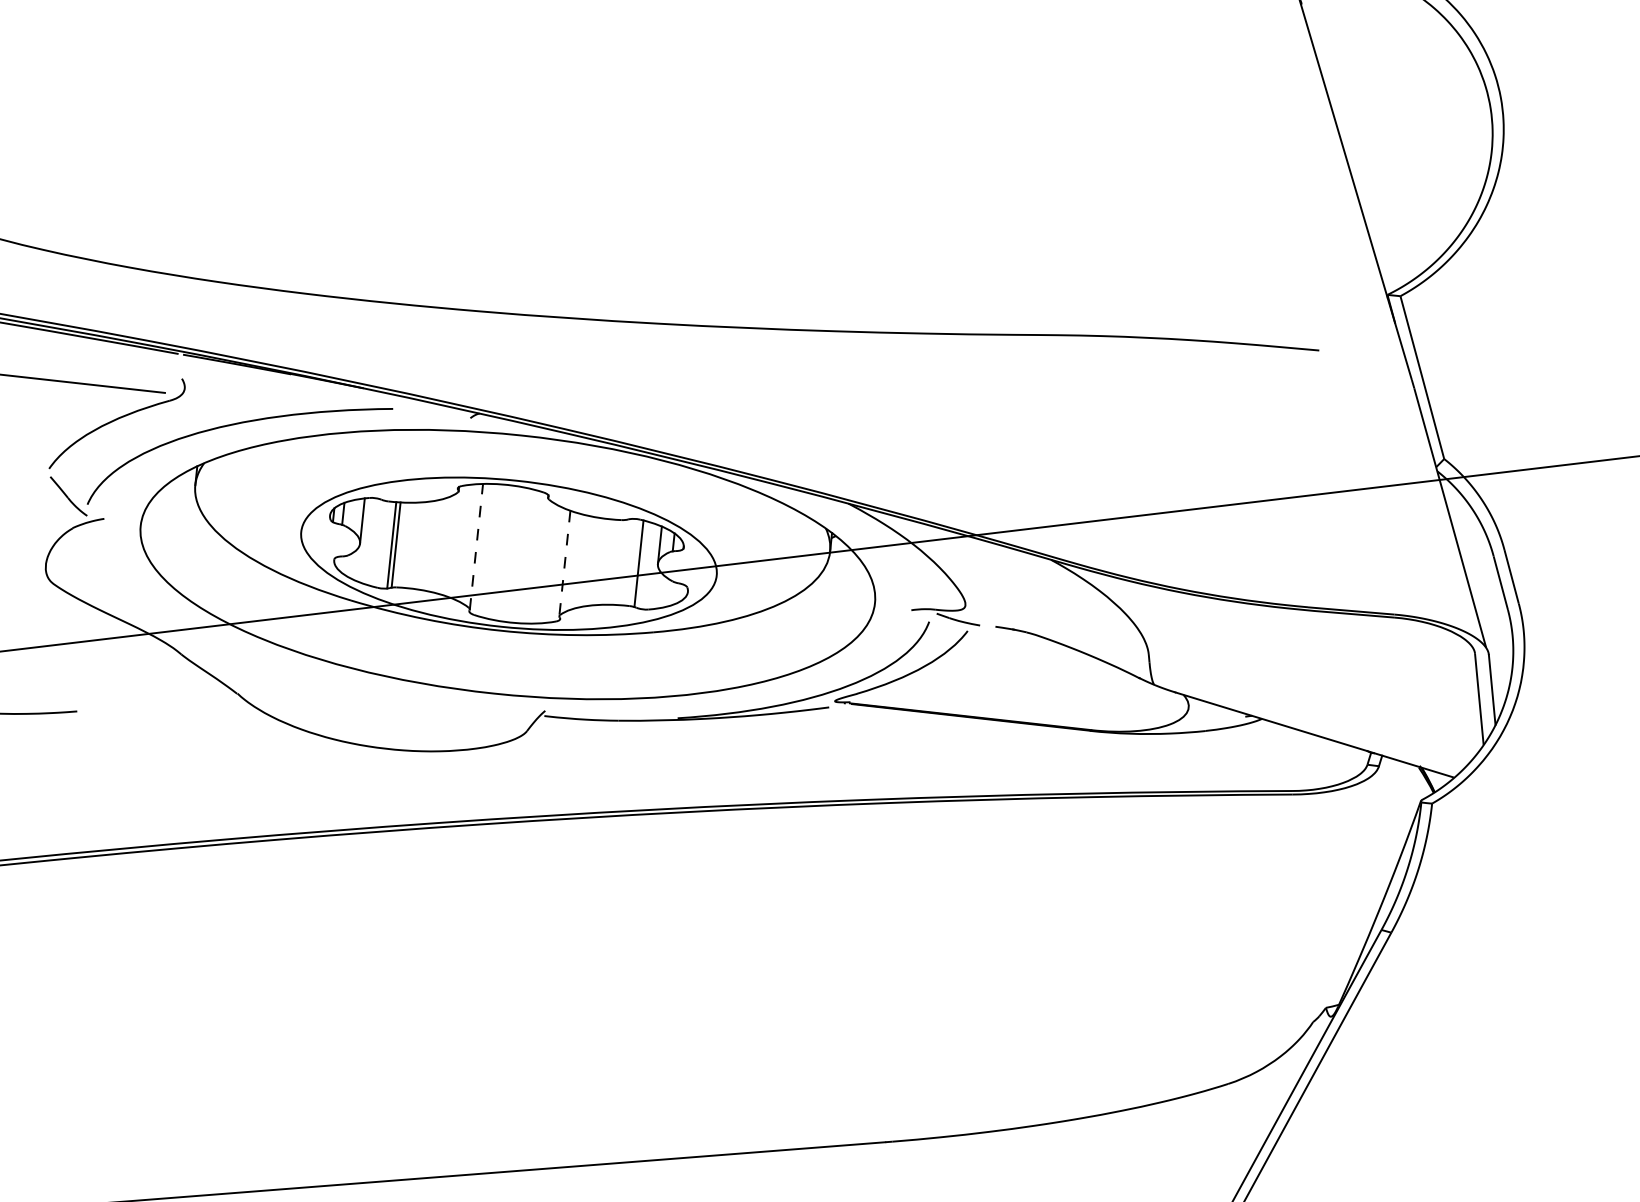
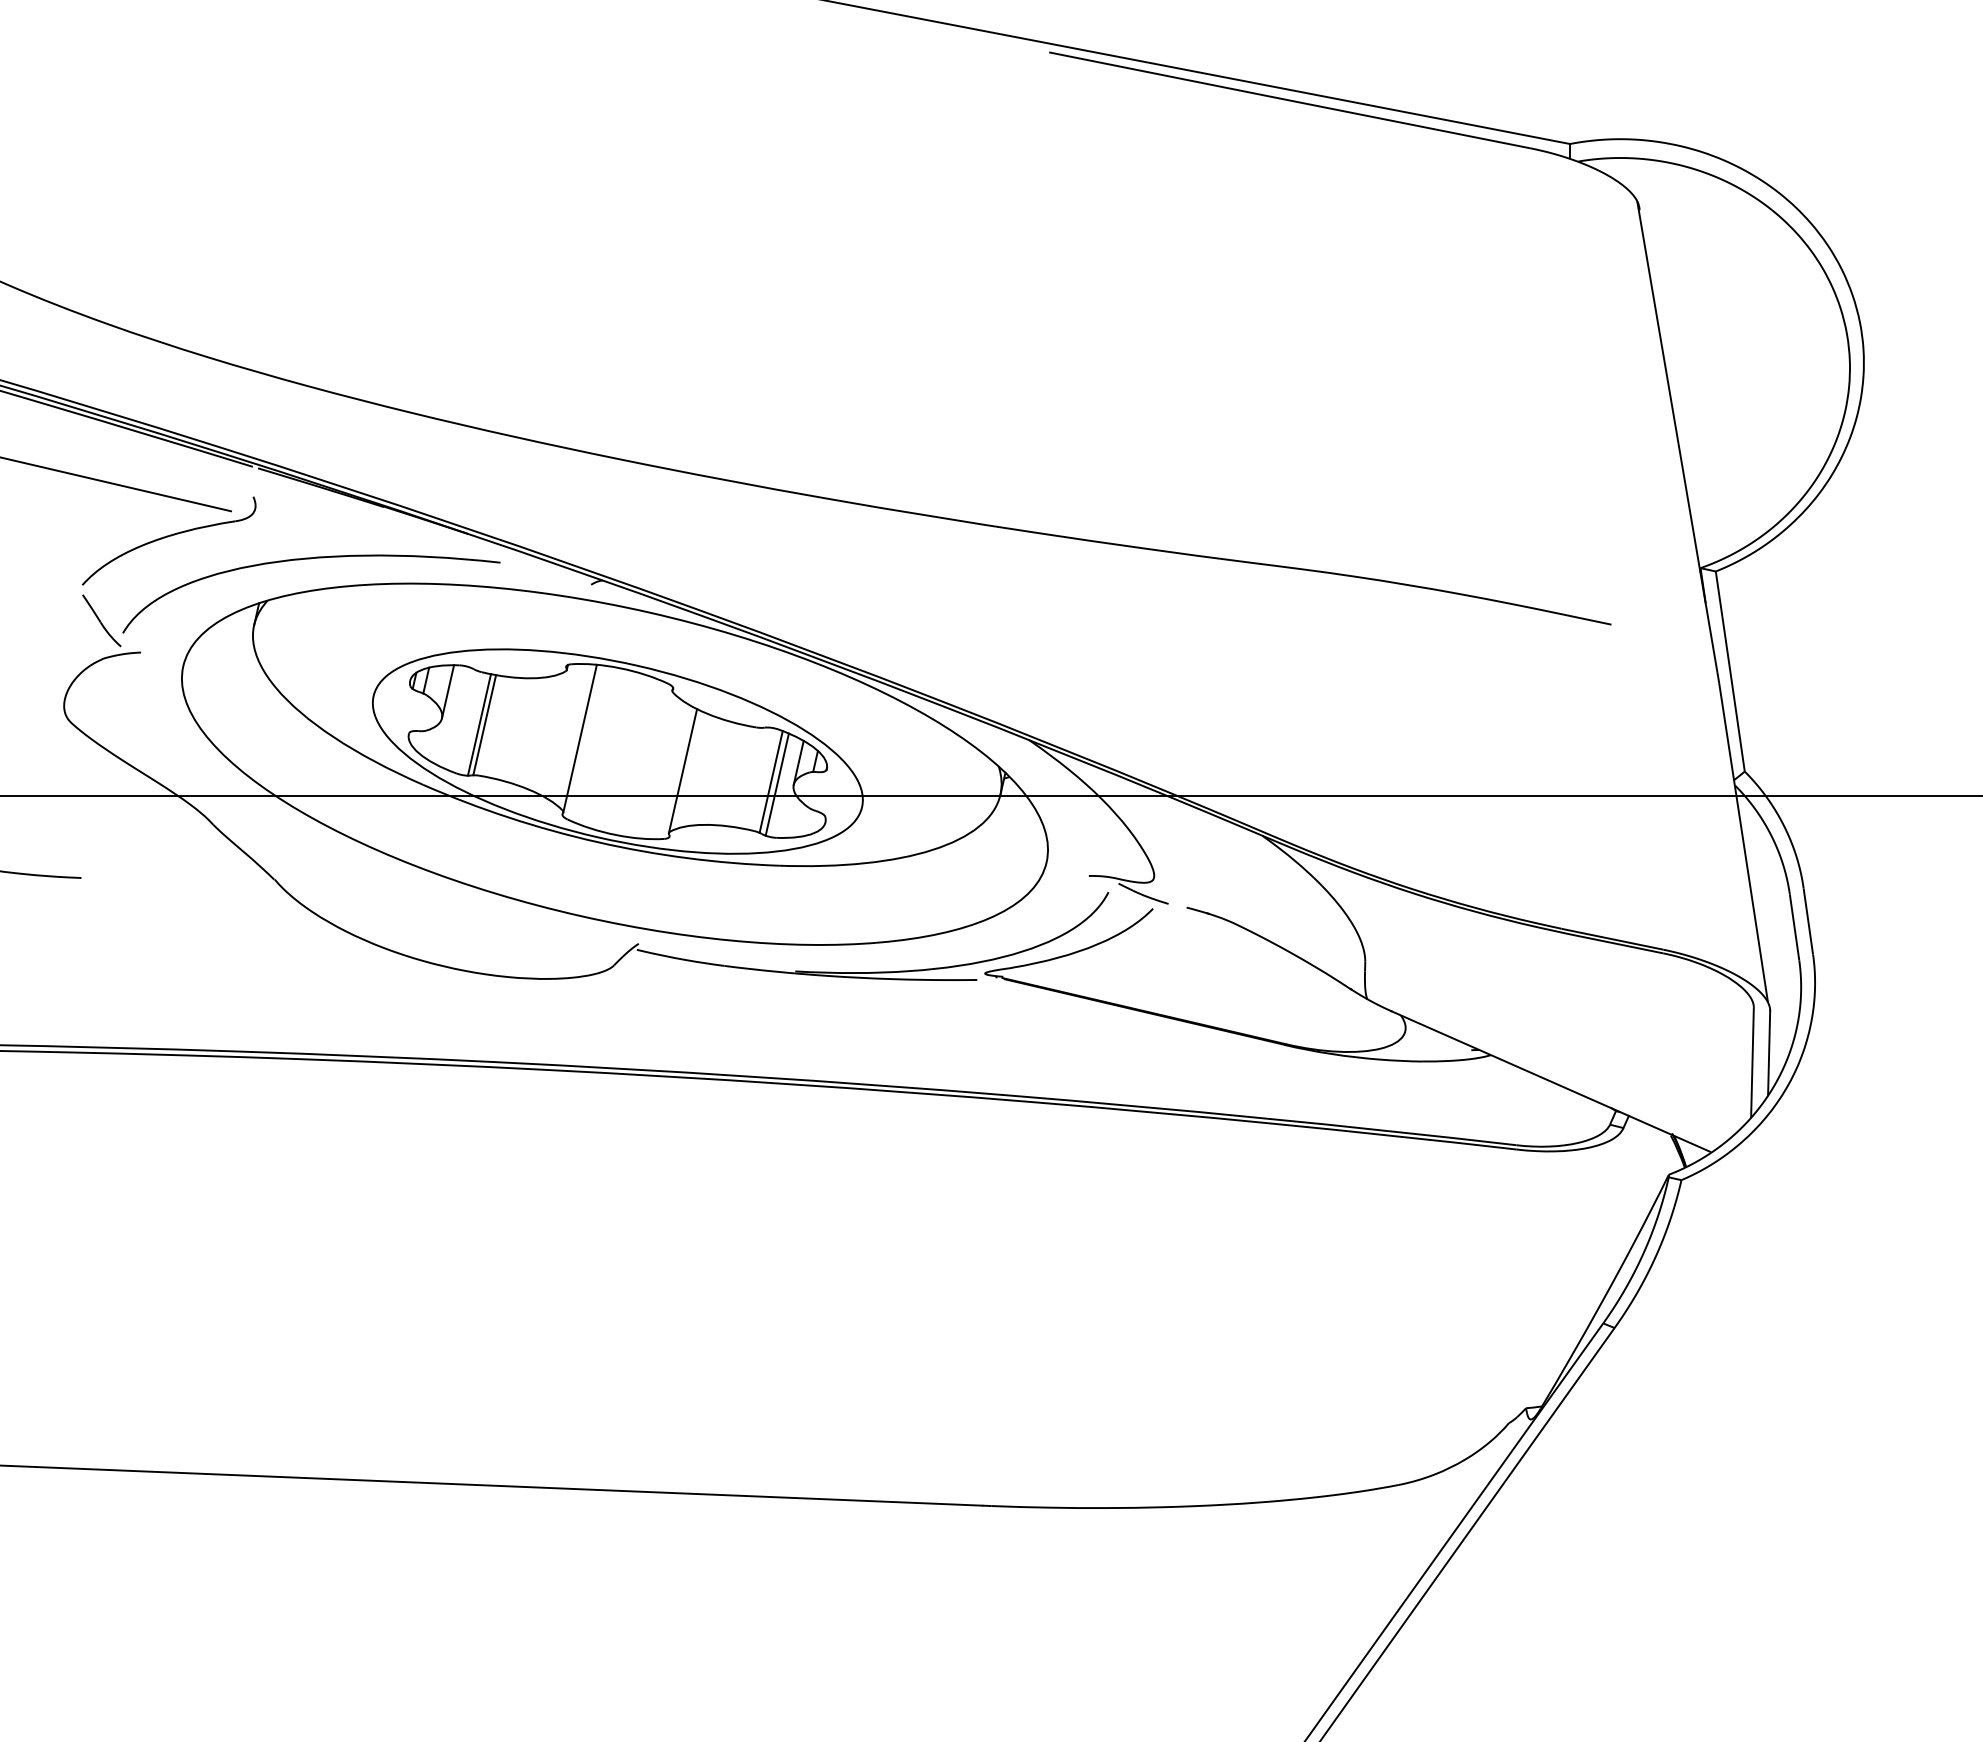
line: (476, 546) -> (580, 738), dashed -> solid
line: (564, 563) -> (682, 771), dashed -> solid
line: (643, 565) -> (776, 784), added

